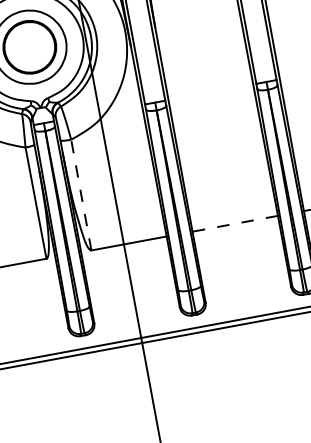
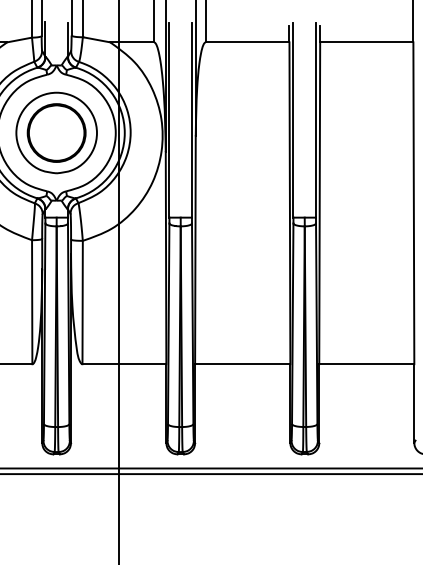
line: (81, 195) -> (82, 302), dashed -> solid
line: (235, 224) -> (242, 364), dashed -> solid

